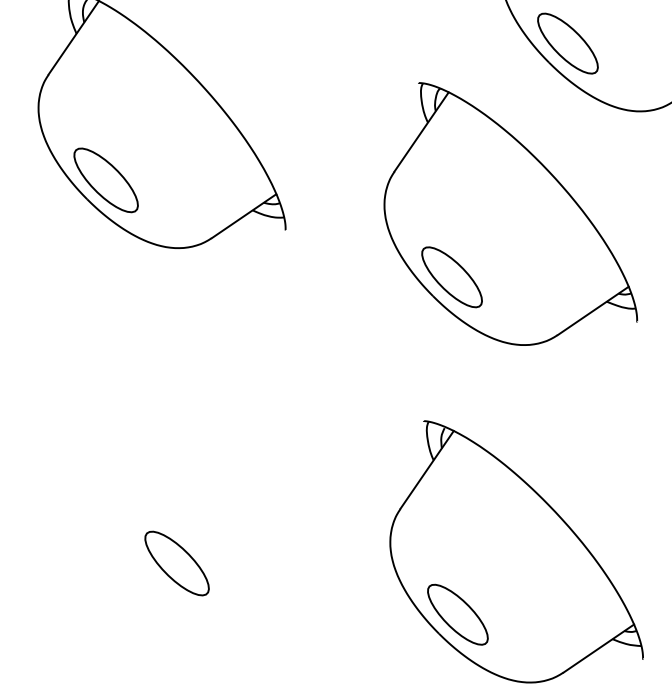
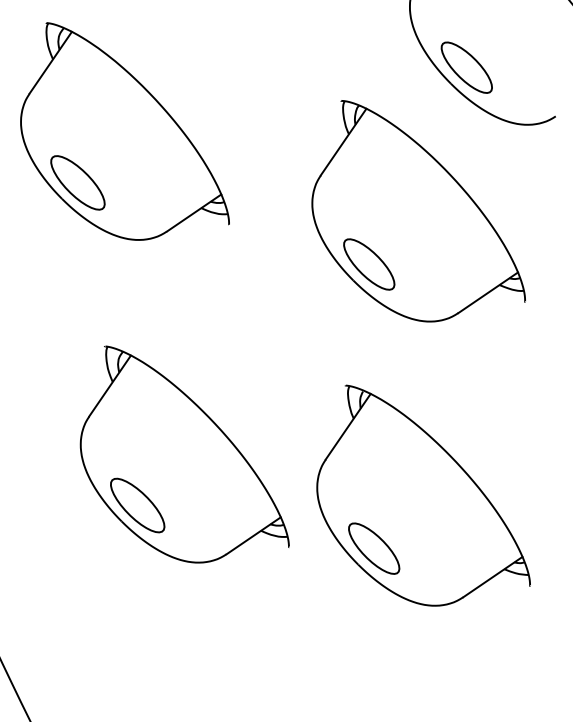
part: (232, 502) -> (184, 454), added

